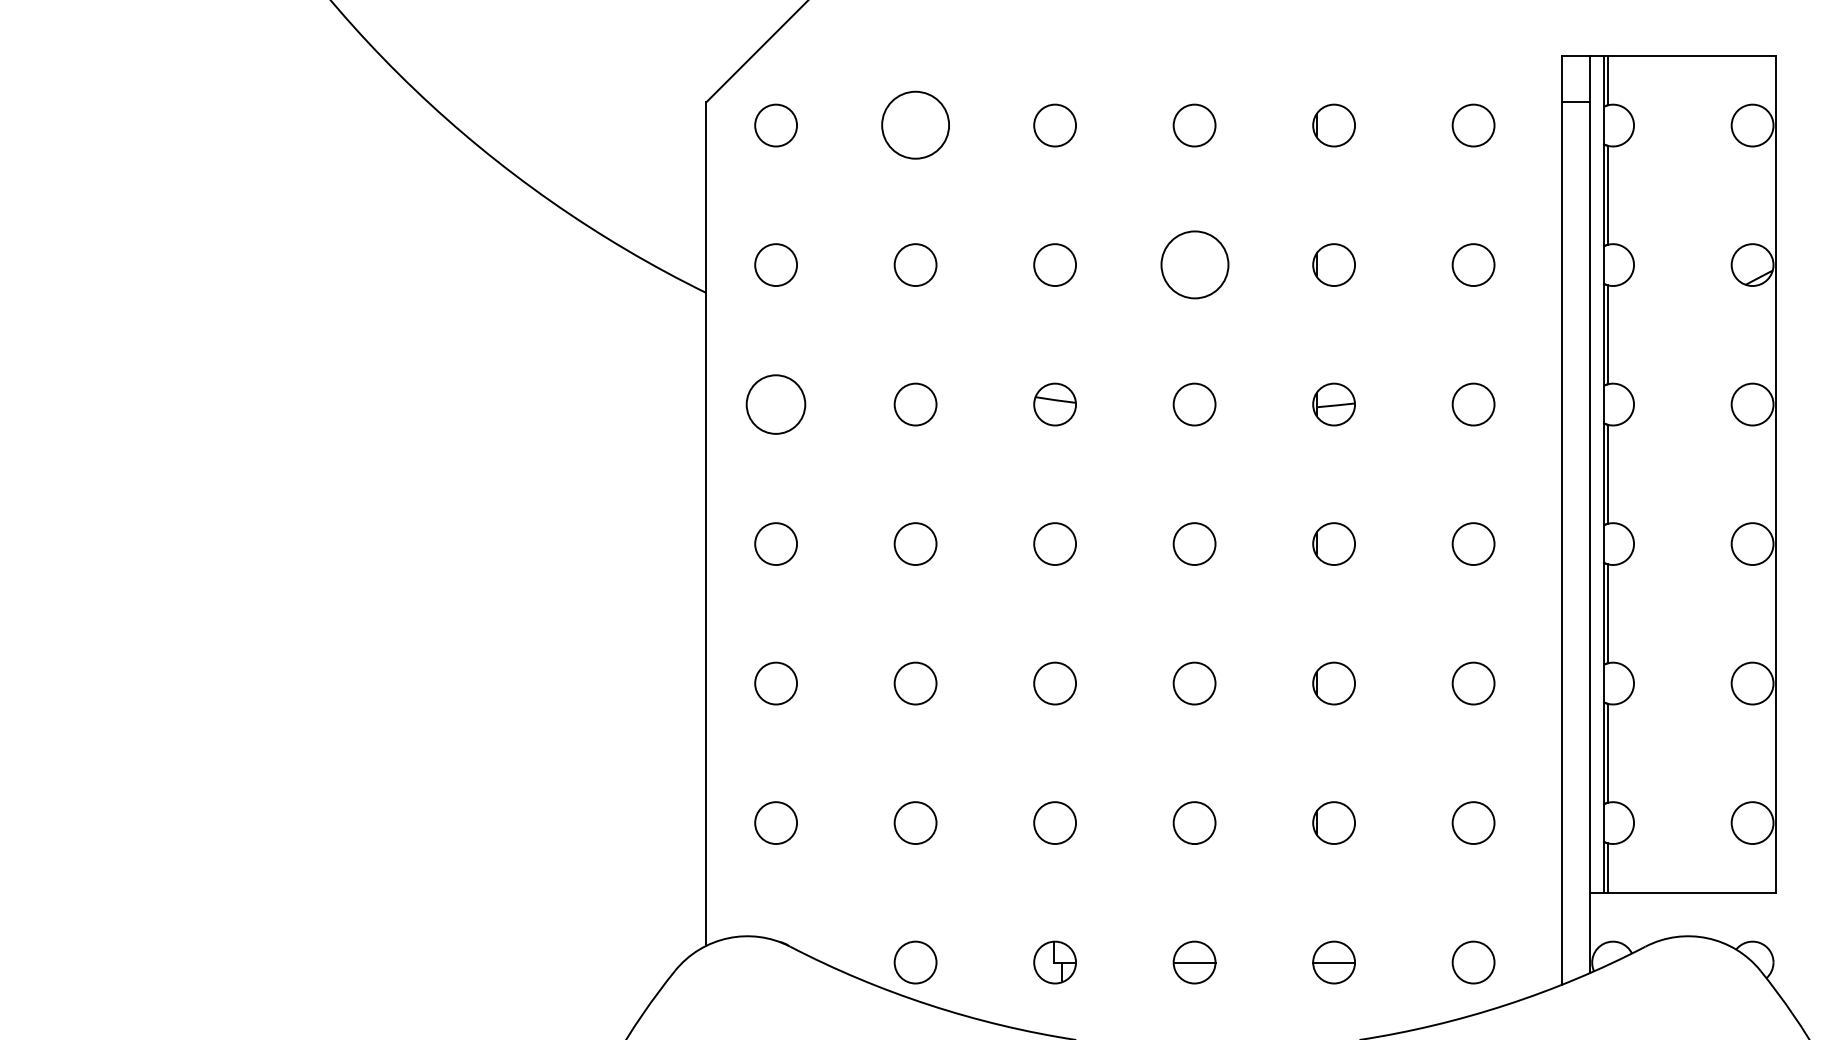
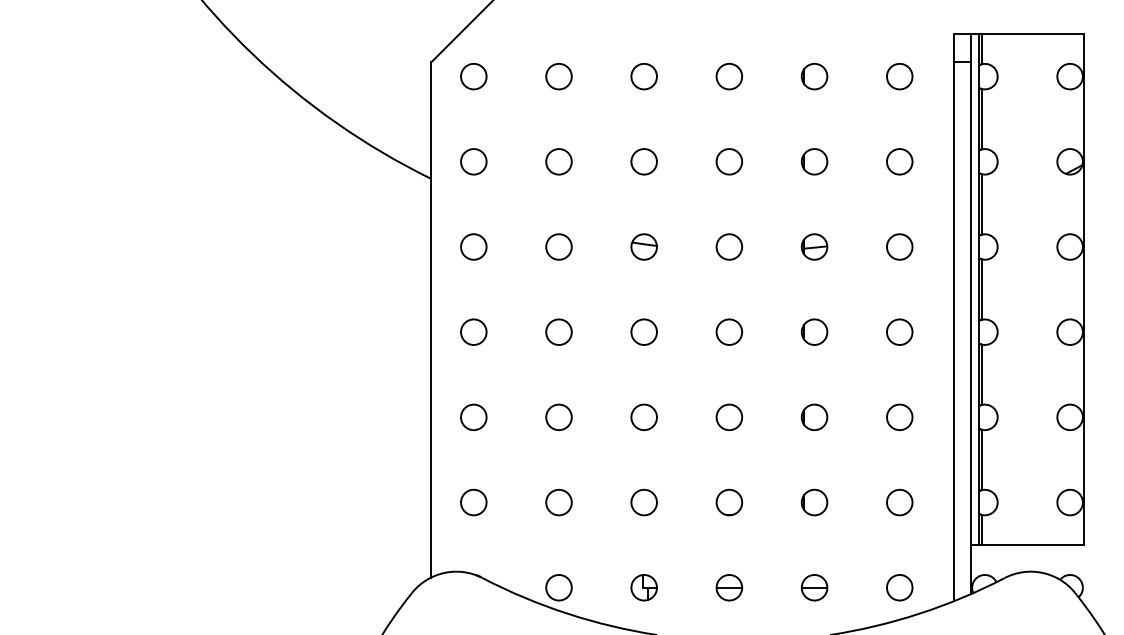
circle: (914, 125) -> (558, 76), size x0.62
circle: (1193, 264) -> (728, 161), size x0.62
circle: (775, 403) -> (473, 246), size x0.71

